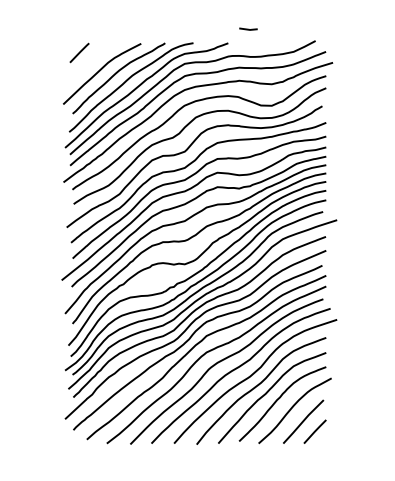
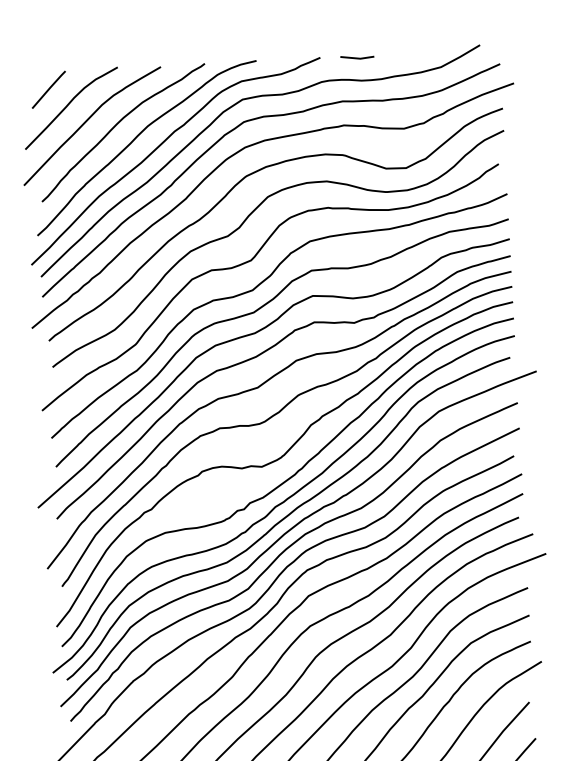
line: (248, 28) -> (357, 56), moved
curve: (90, 62) -> (69, 106), added

